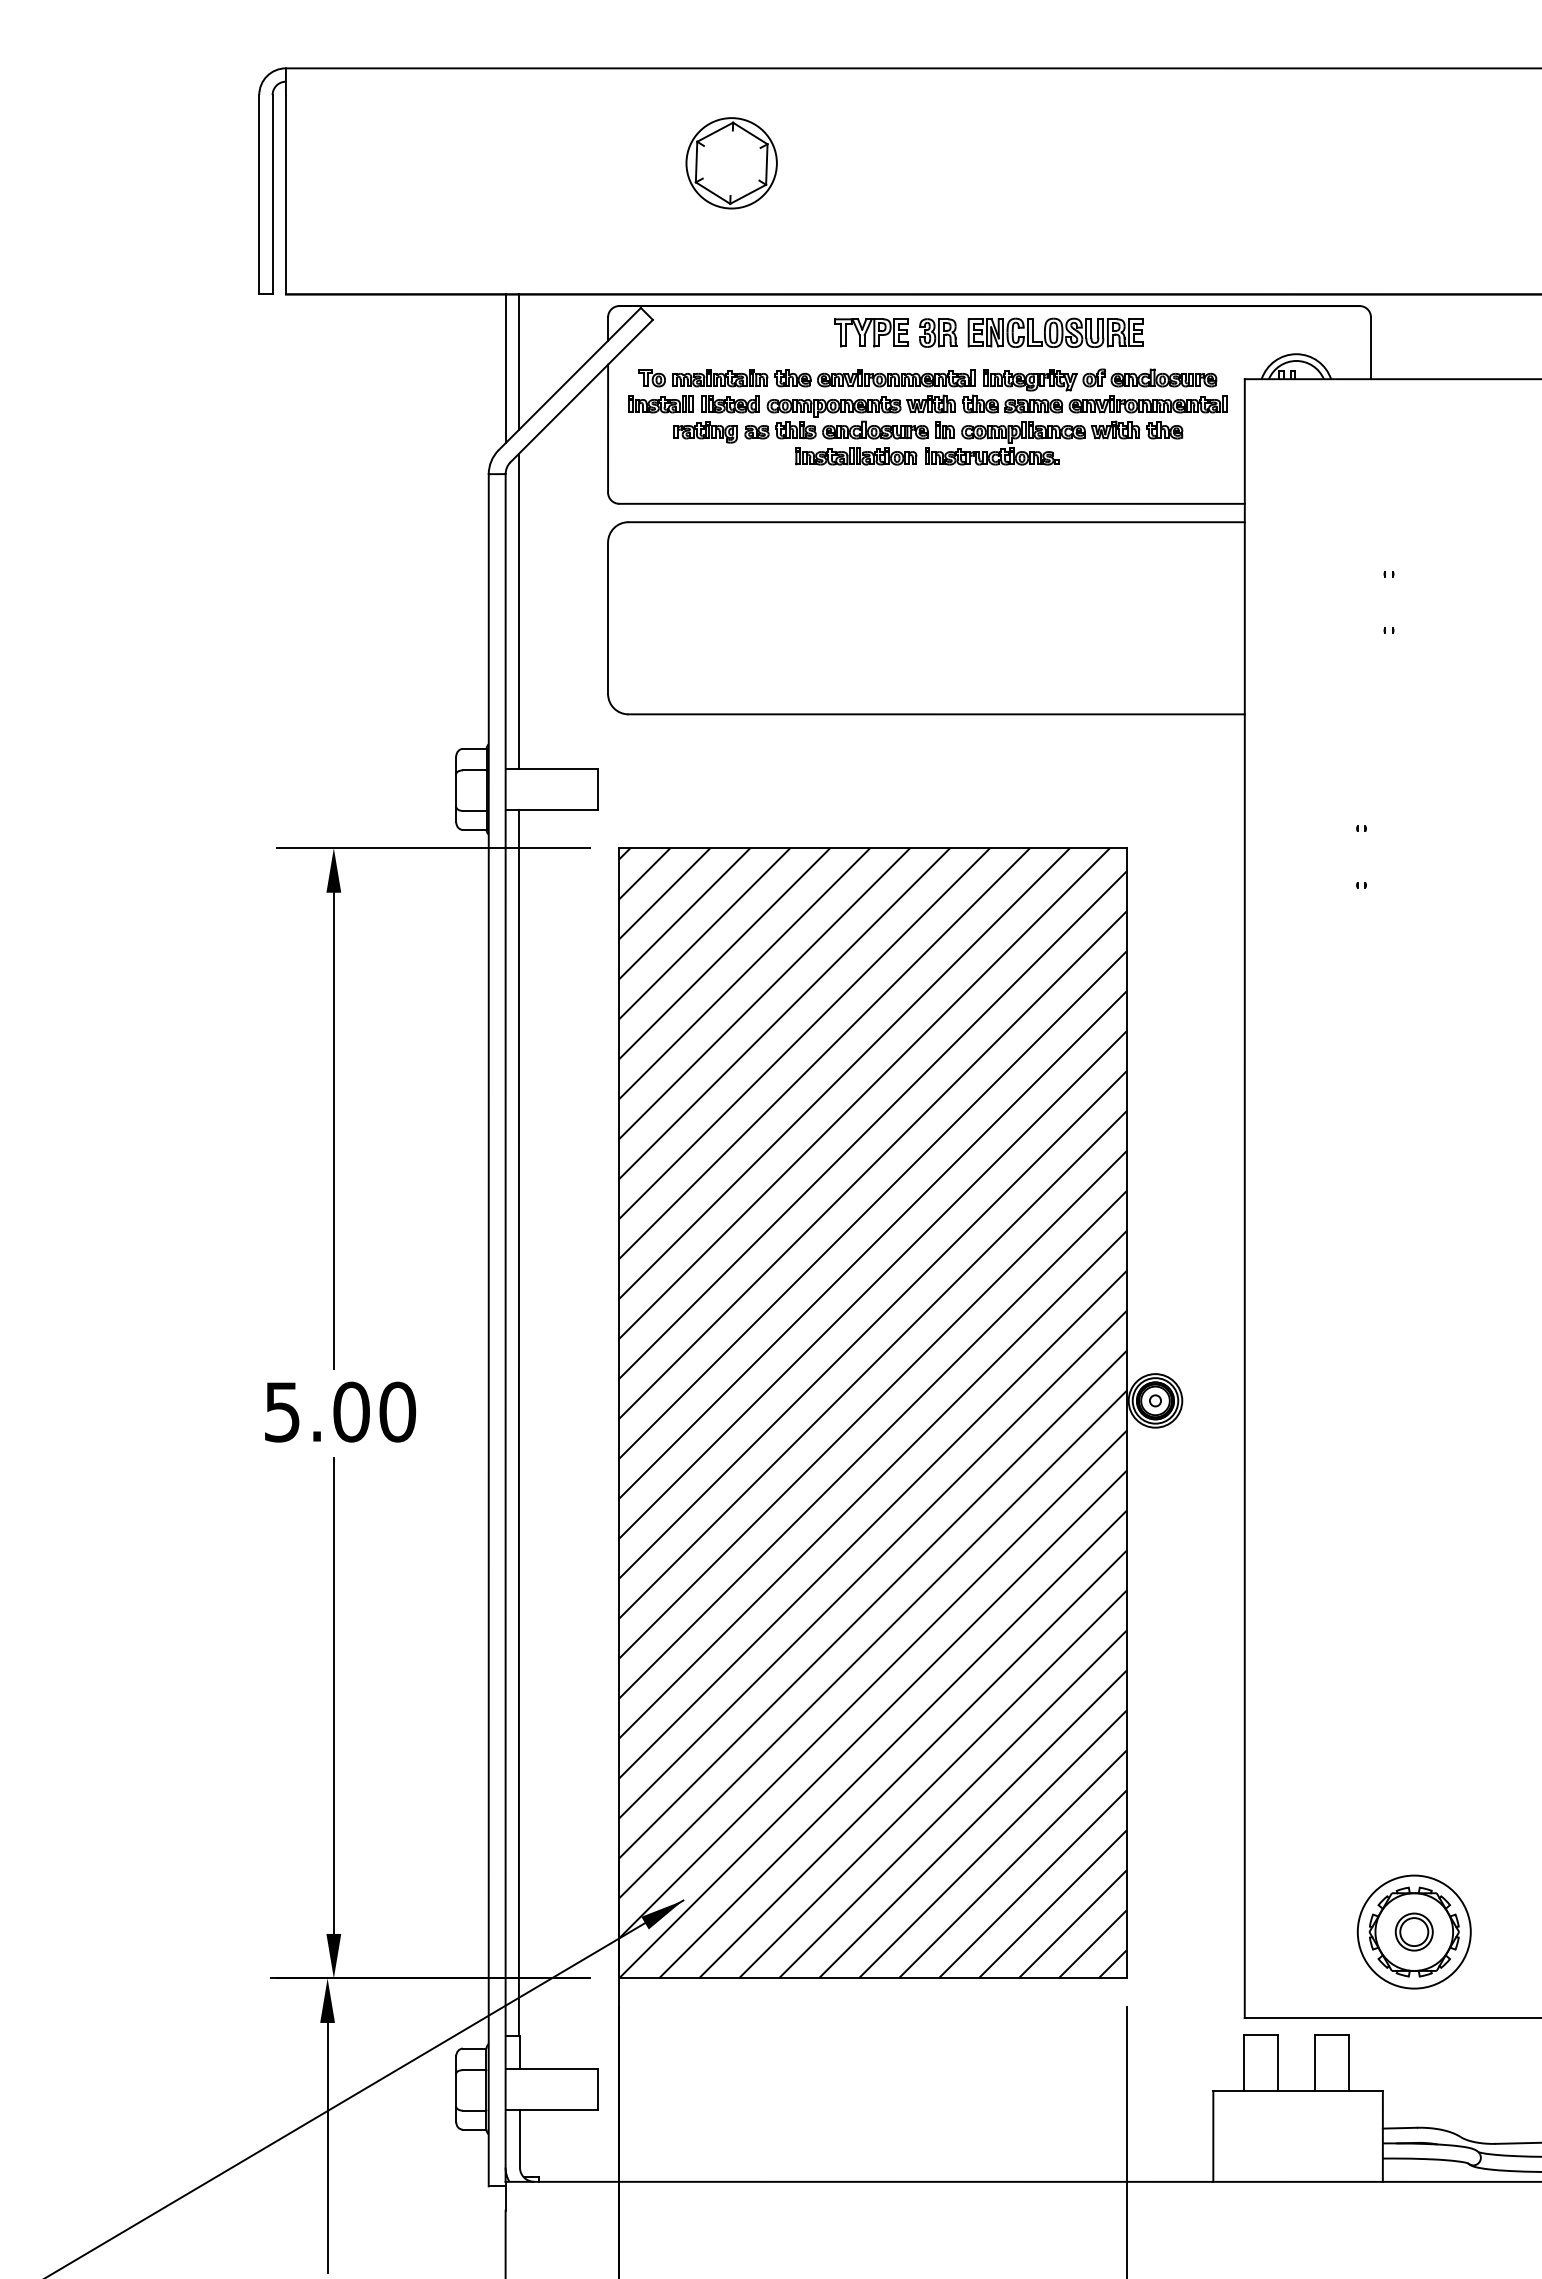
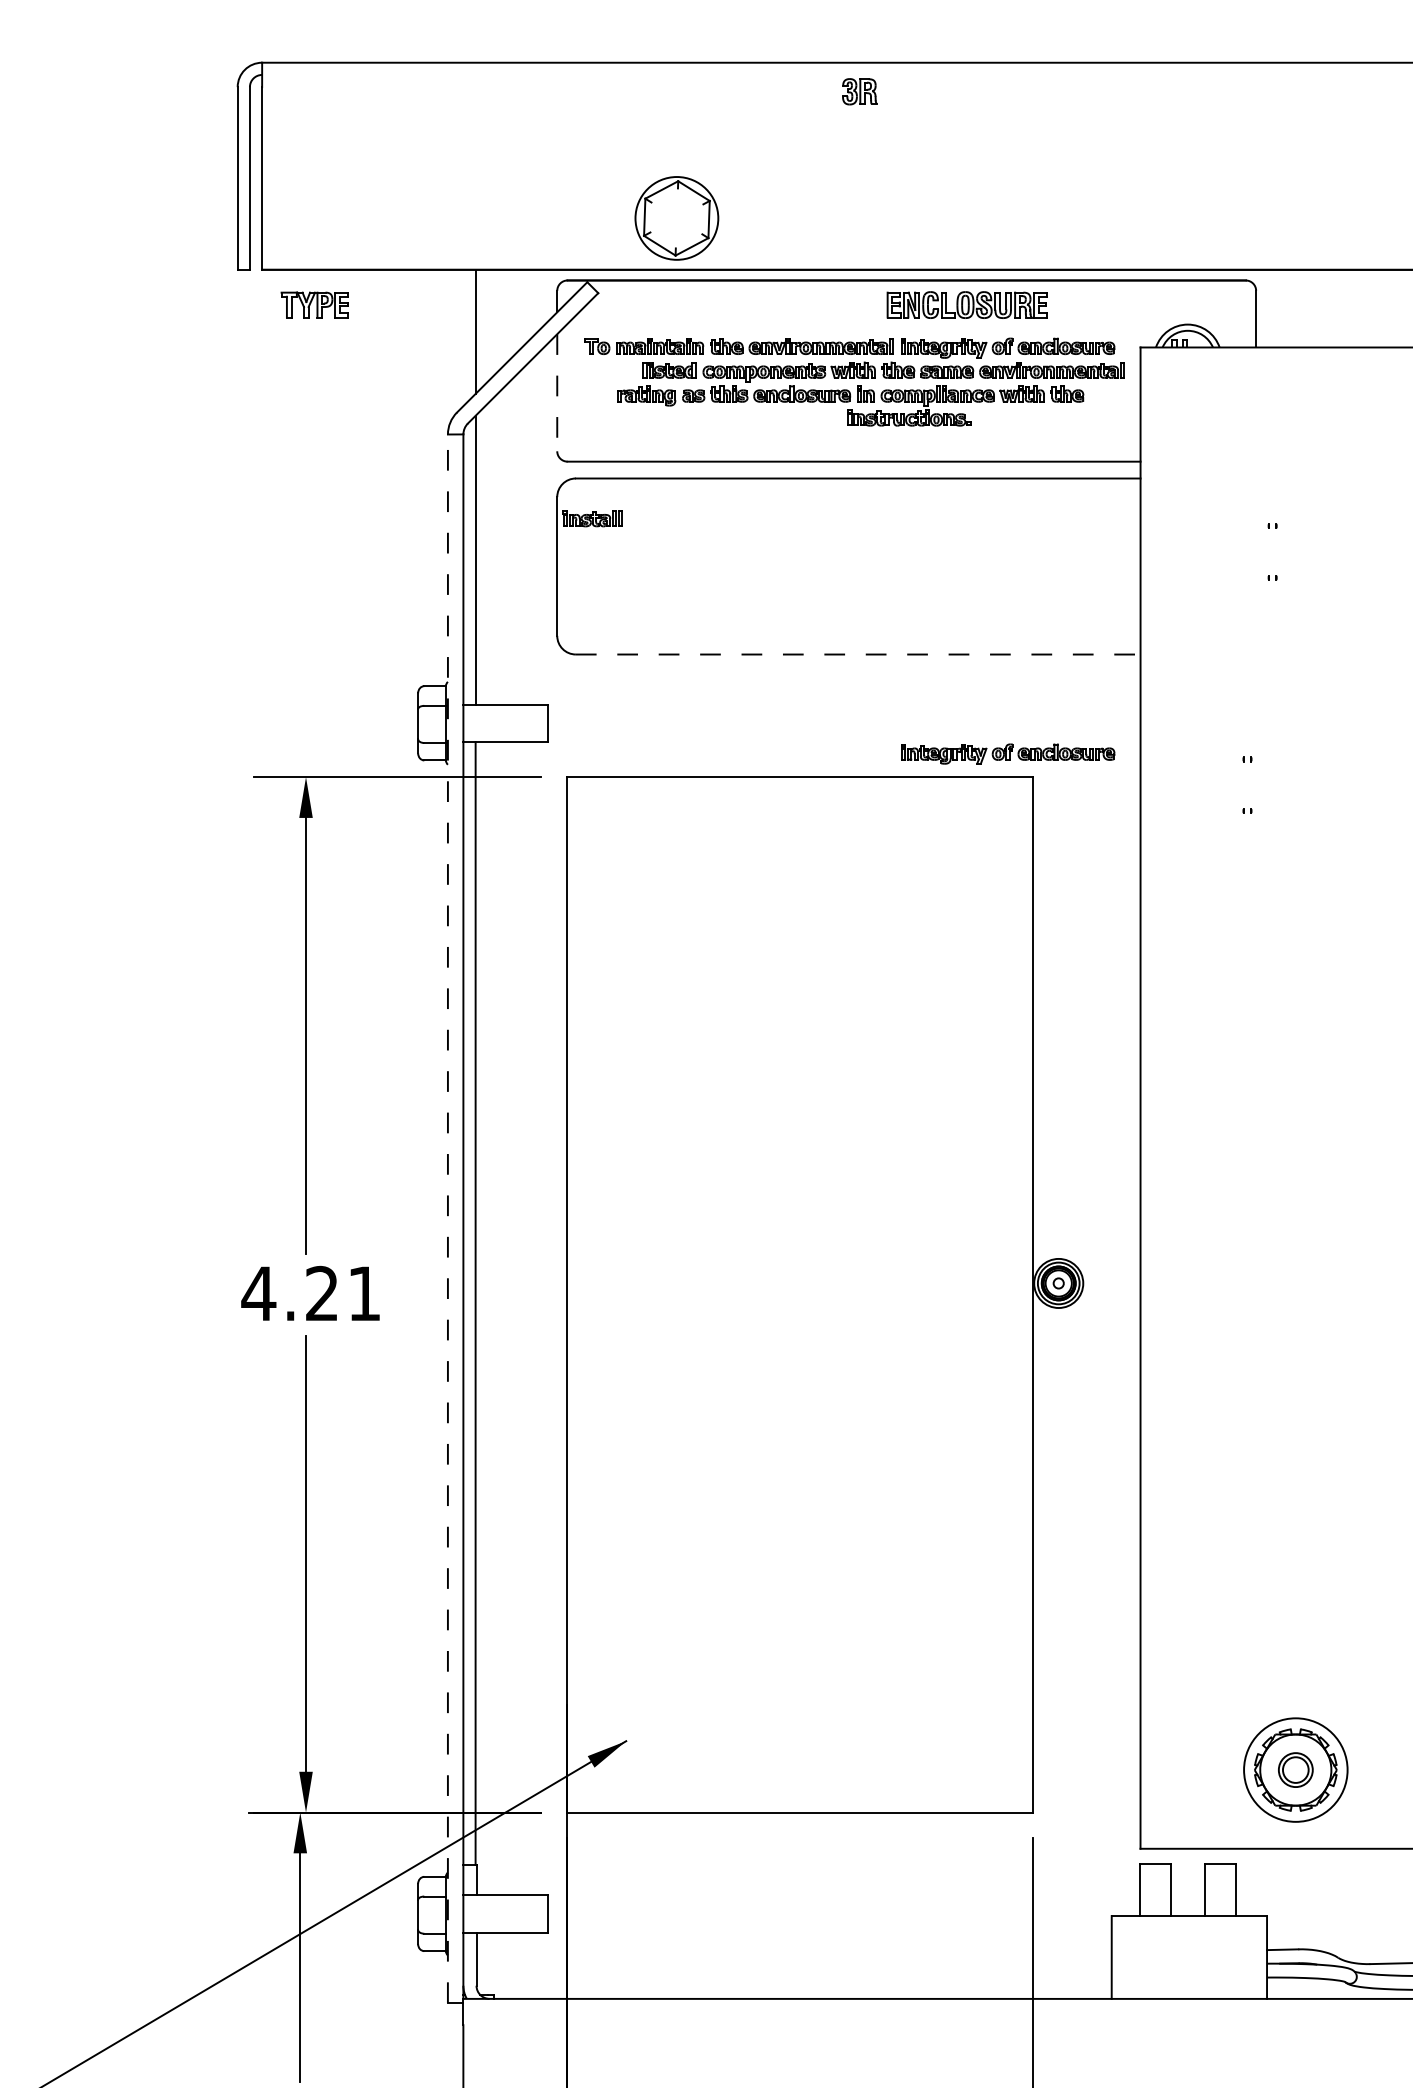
part: (731, 163) -> (676, 218), moved
part: (871, 332) -> (314, 304), moved
part: (938, 332) -> (859, 91), moved
line: (505, 368) -> (463, 337), removed
part: (660, 404) -> (592, 519), moved
line: (608, 428) -> (557, 392), solid -> dashed
part: (856, 456) -> (784, 418), removed
line: (937, 714) -> (859, 654), solid -> dashed
part: (1100, 822) -> (1008, 753), added
line: (488, 1329) -> (447, 1218), solid -> dashed
text: (339, 1411) -> (311, 1293), 5.00 -> 4.21
hatch: (872, 1413) -> (799, 1295), removed

